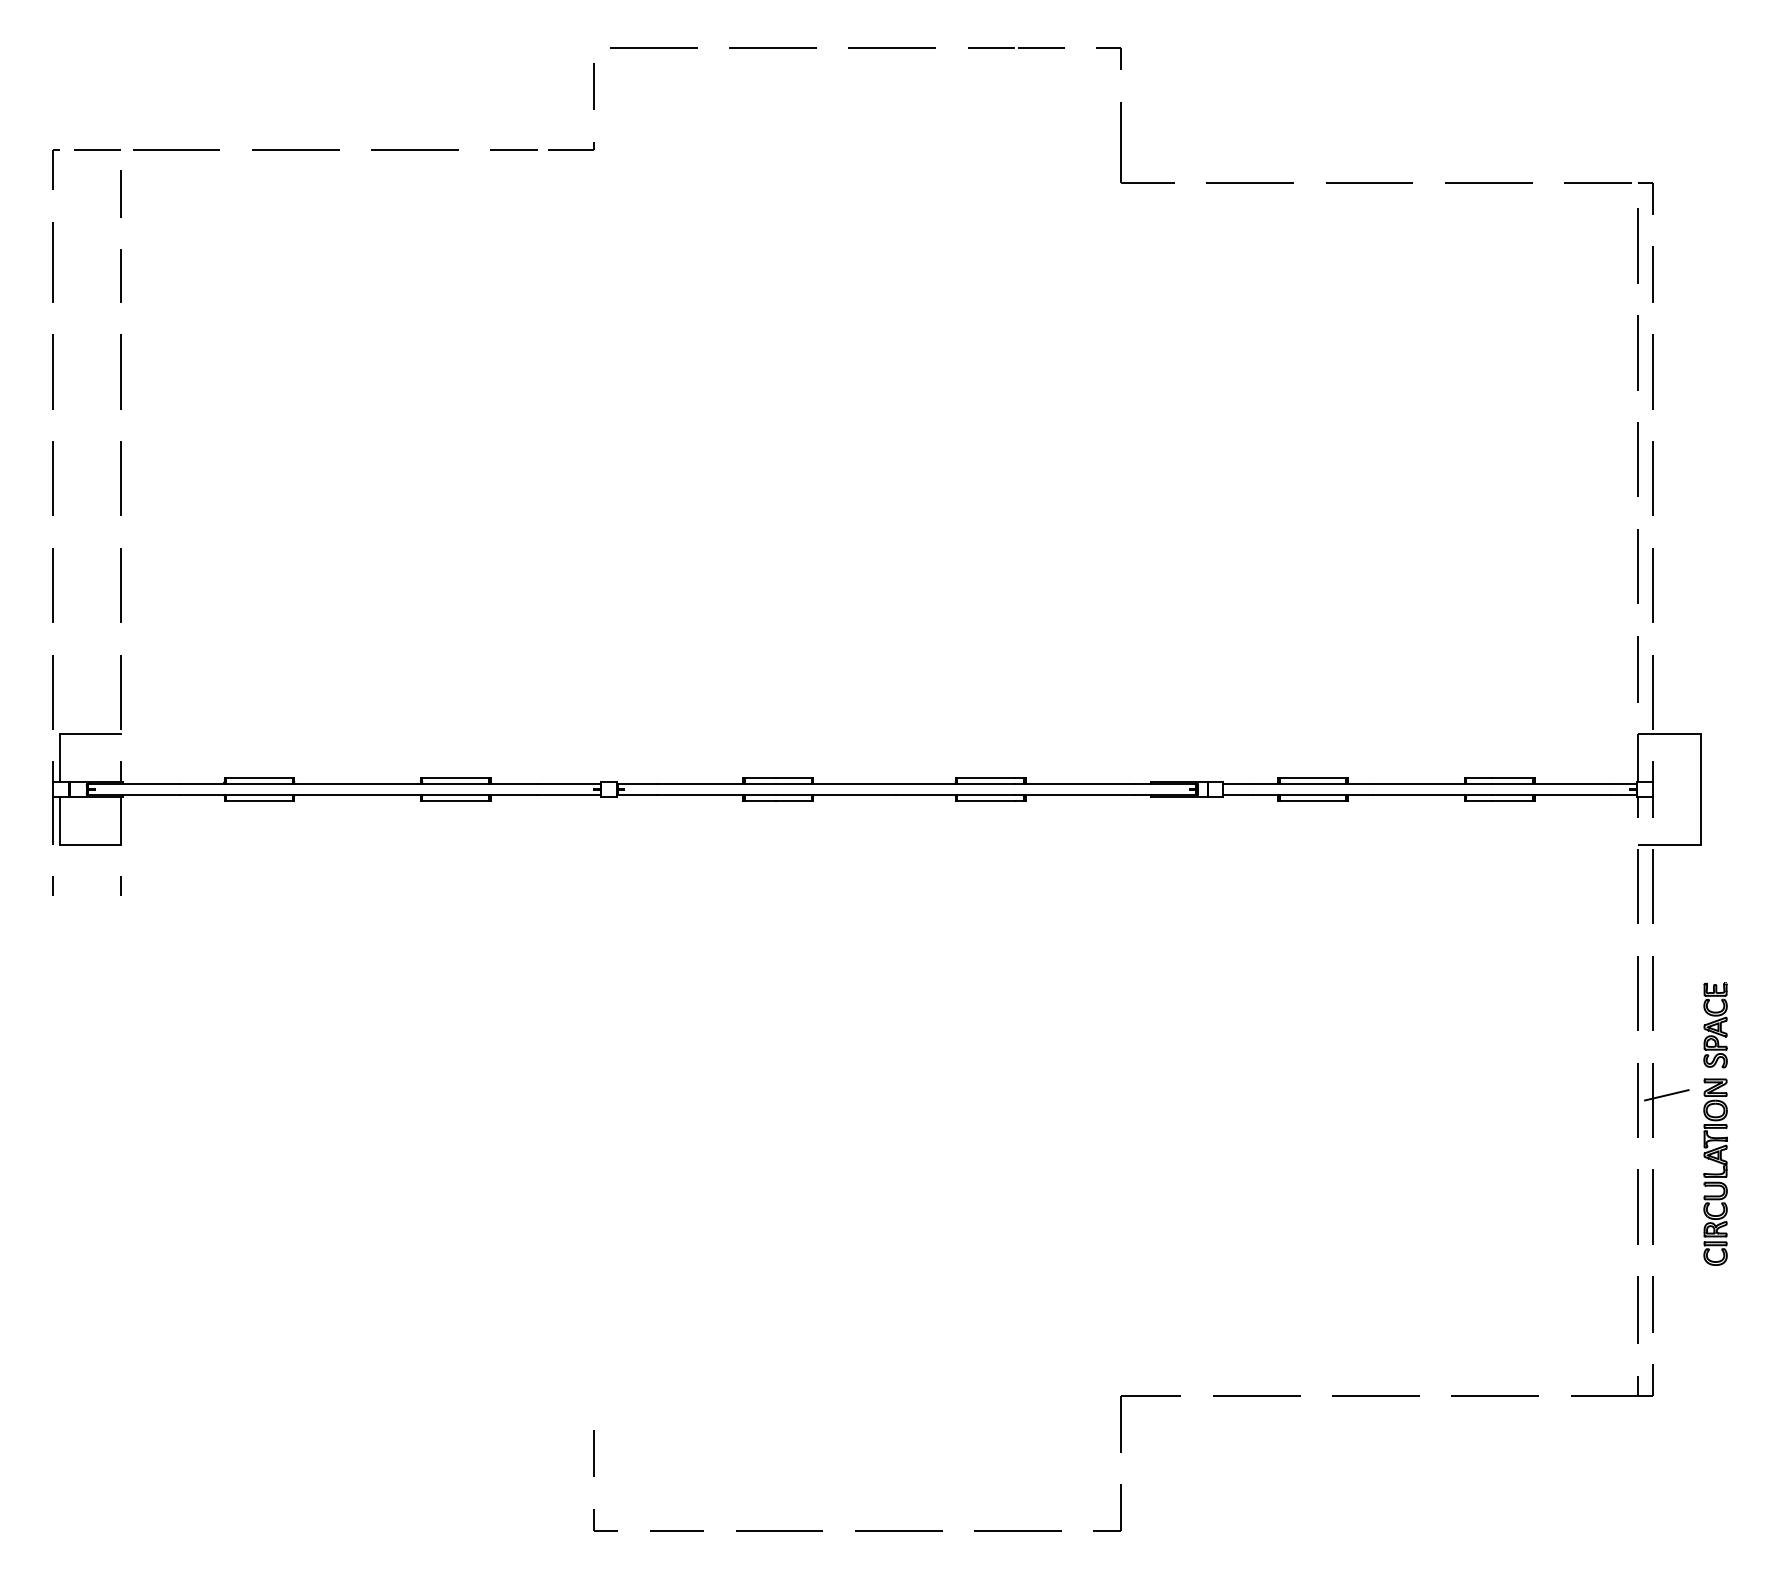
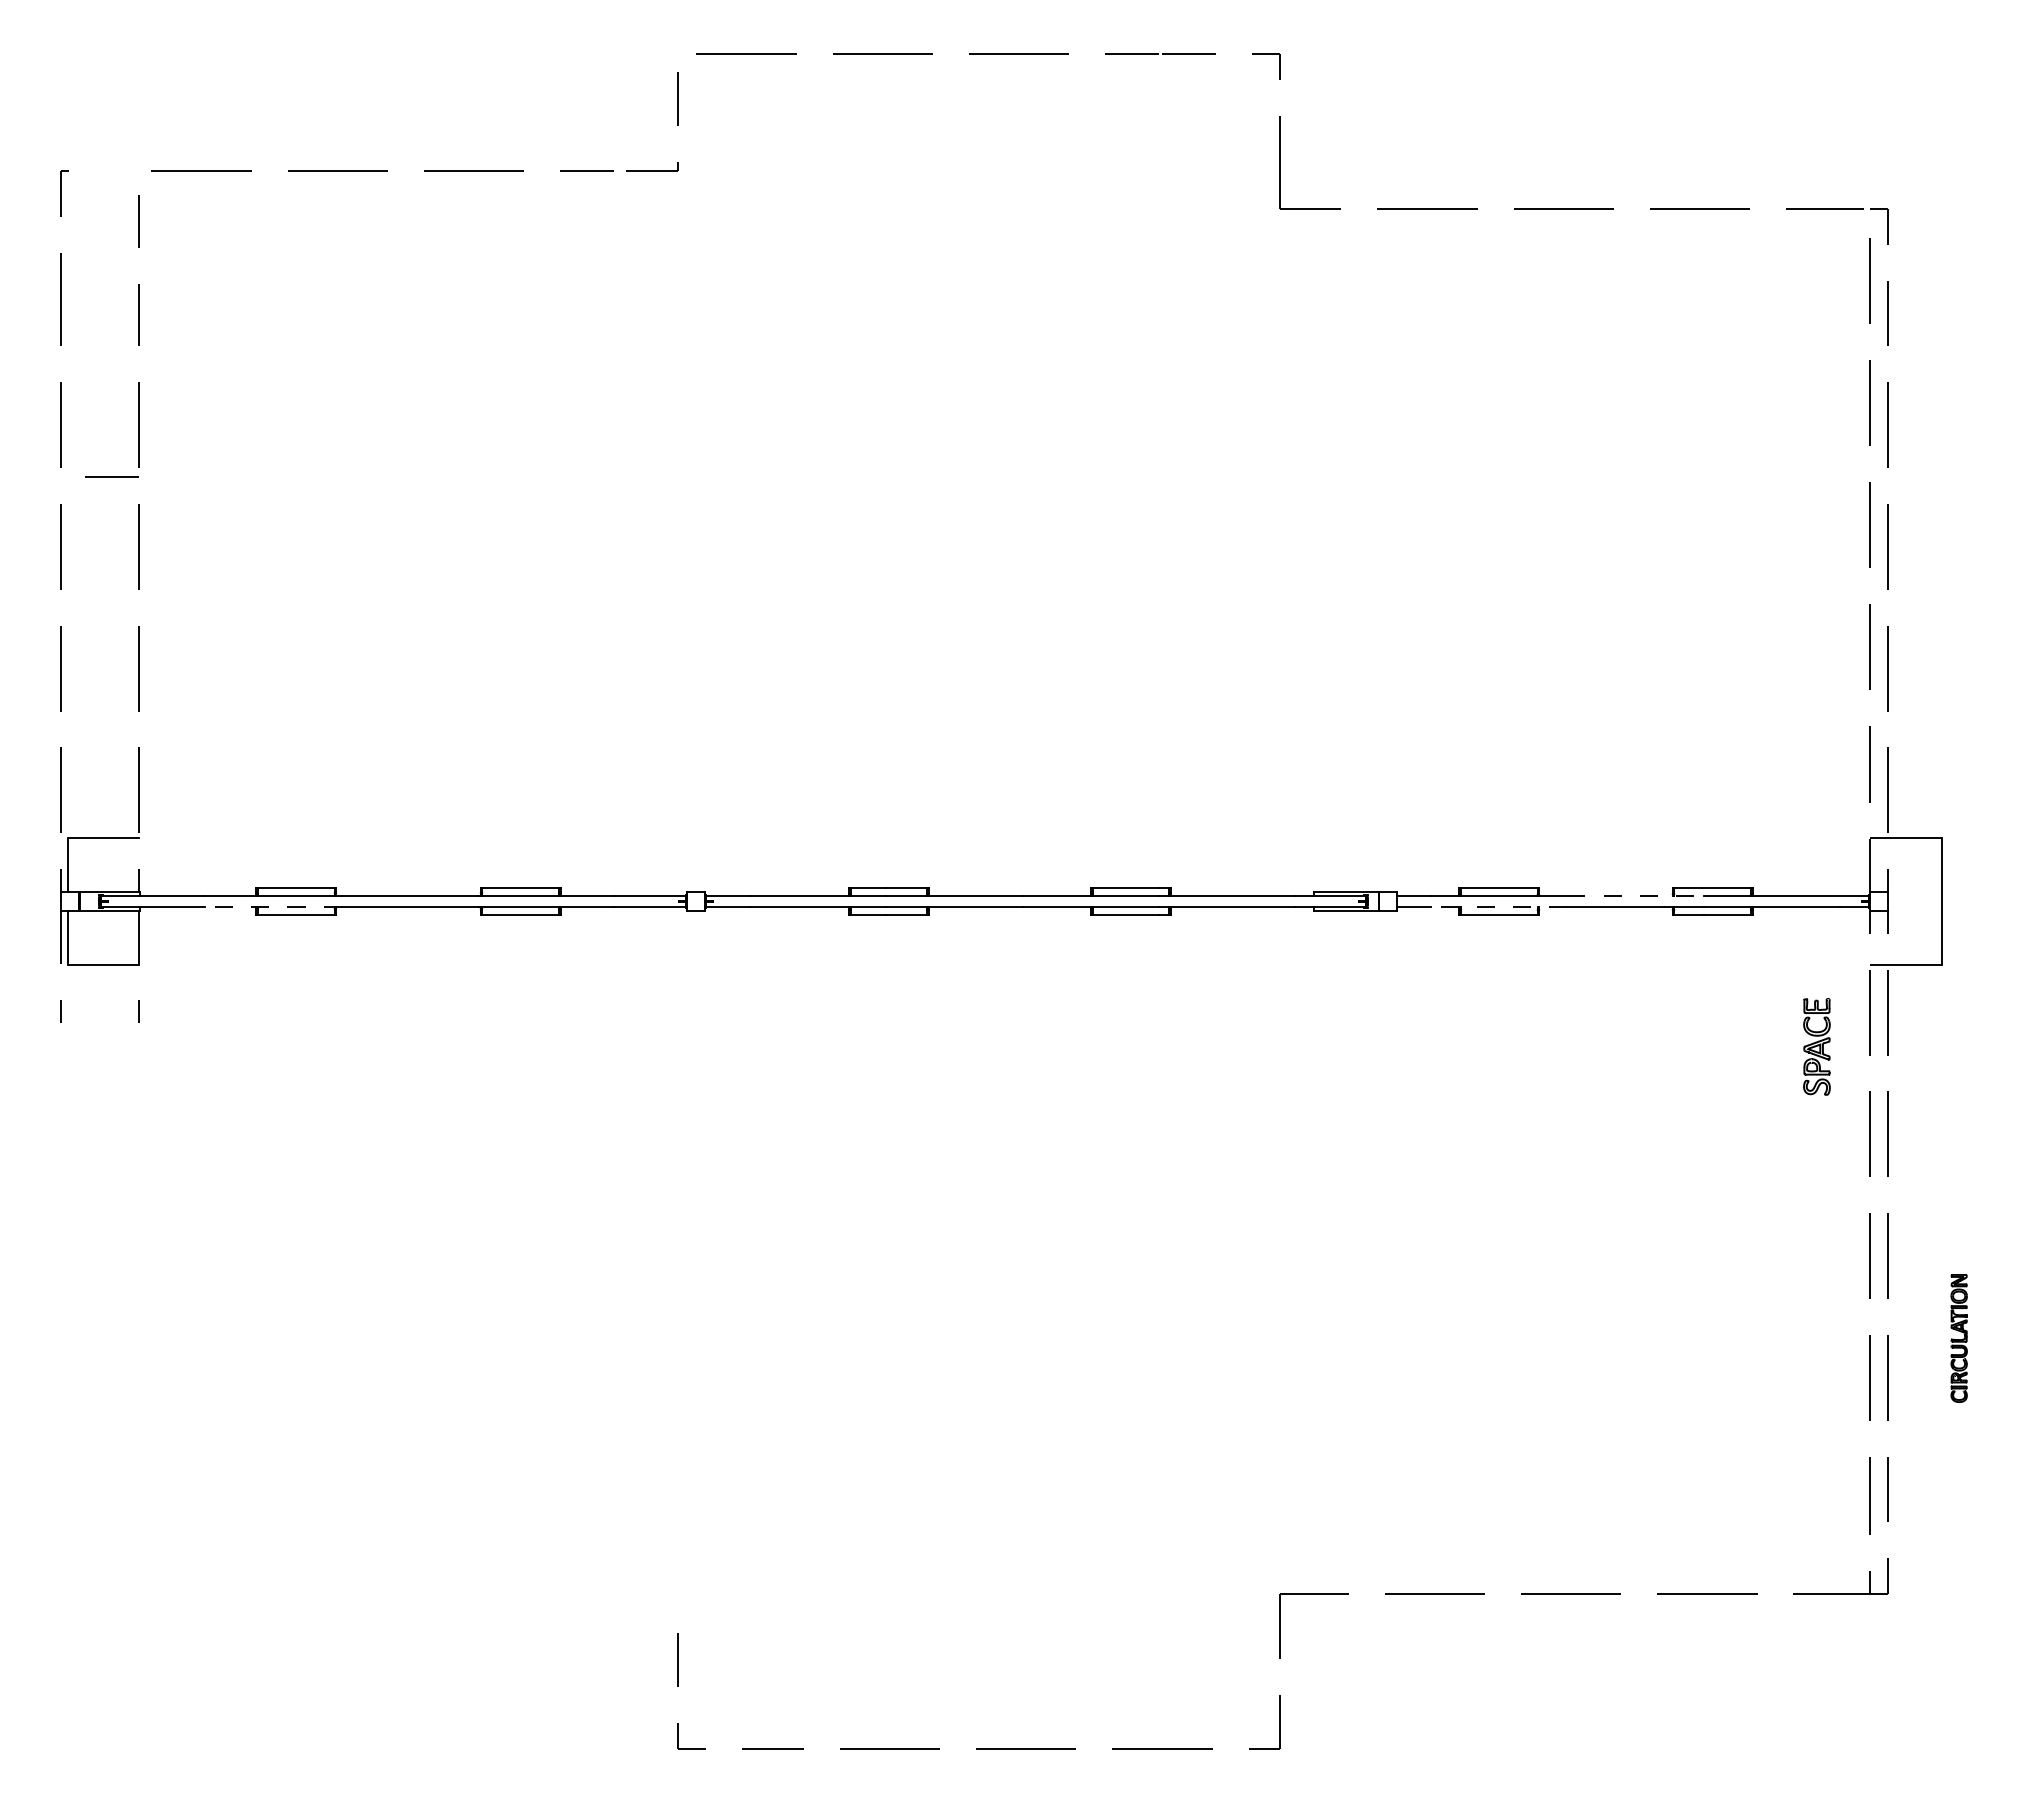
line: (97, 149) -> (111, 476), moved
line: (1433, 784) -> (1636, 895), solid -> dashed
line: (238, 794) -> (272, 907), solid -> dashed
line: (1312, 794) -> (1498, 907), solid -> dashed
part: (1715, 1025) -> (1816, 1046), moved
line: (1667, 1095) -> (1903, 1250), removed
part: (1716, 1172) -> (1959, 1338), size x0.6

